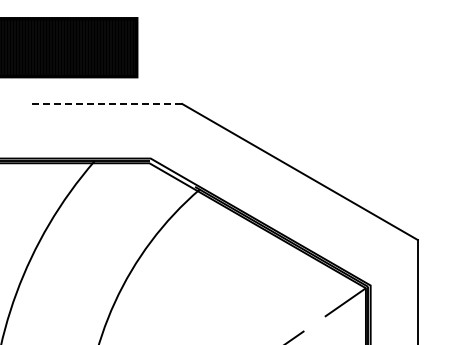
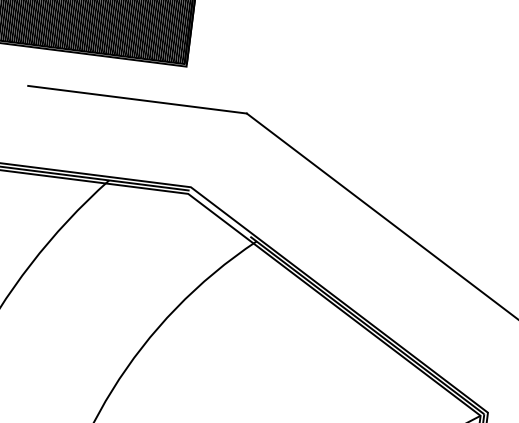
line: (107, 103) -> (138, 99), dashed -> solid

